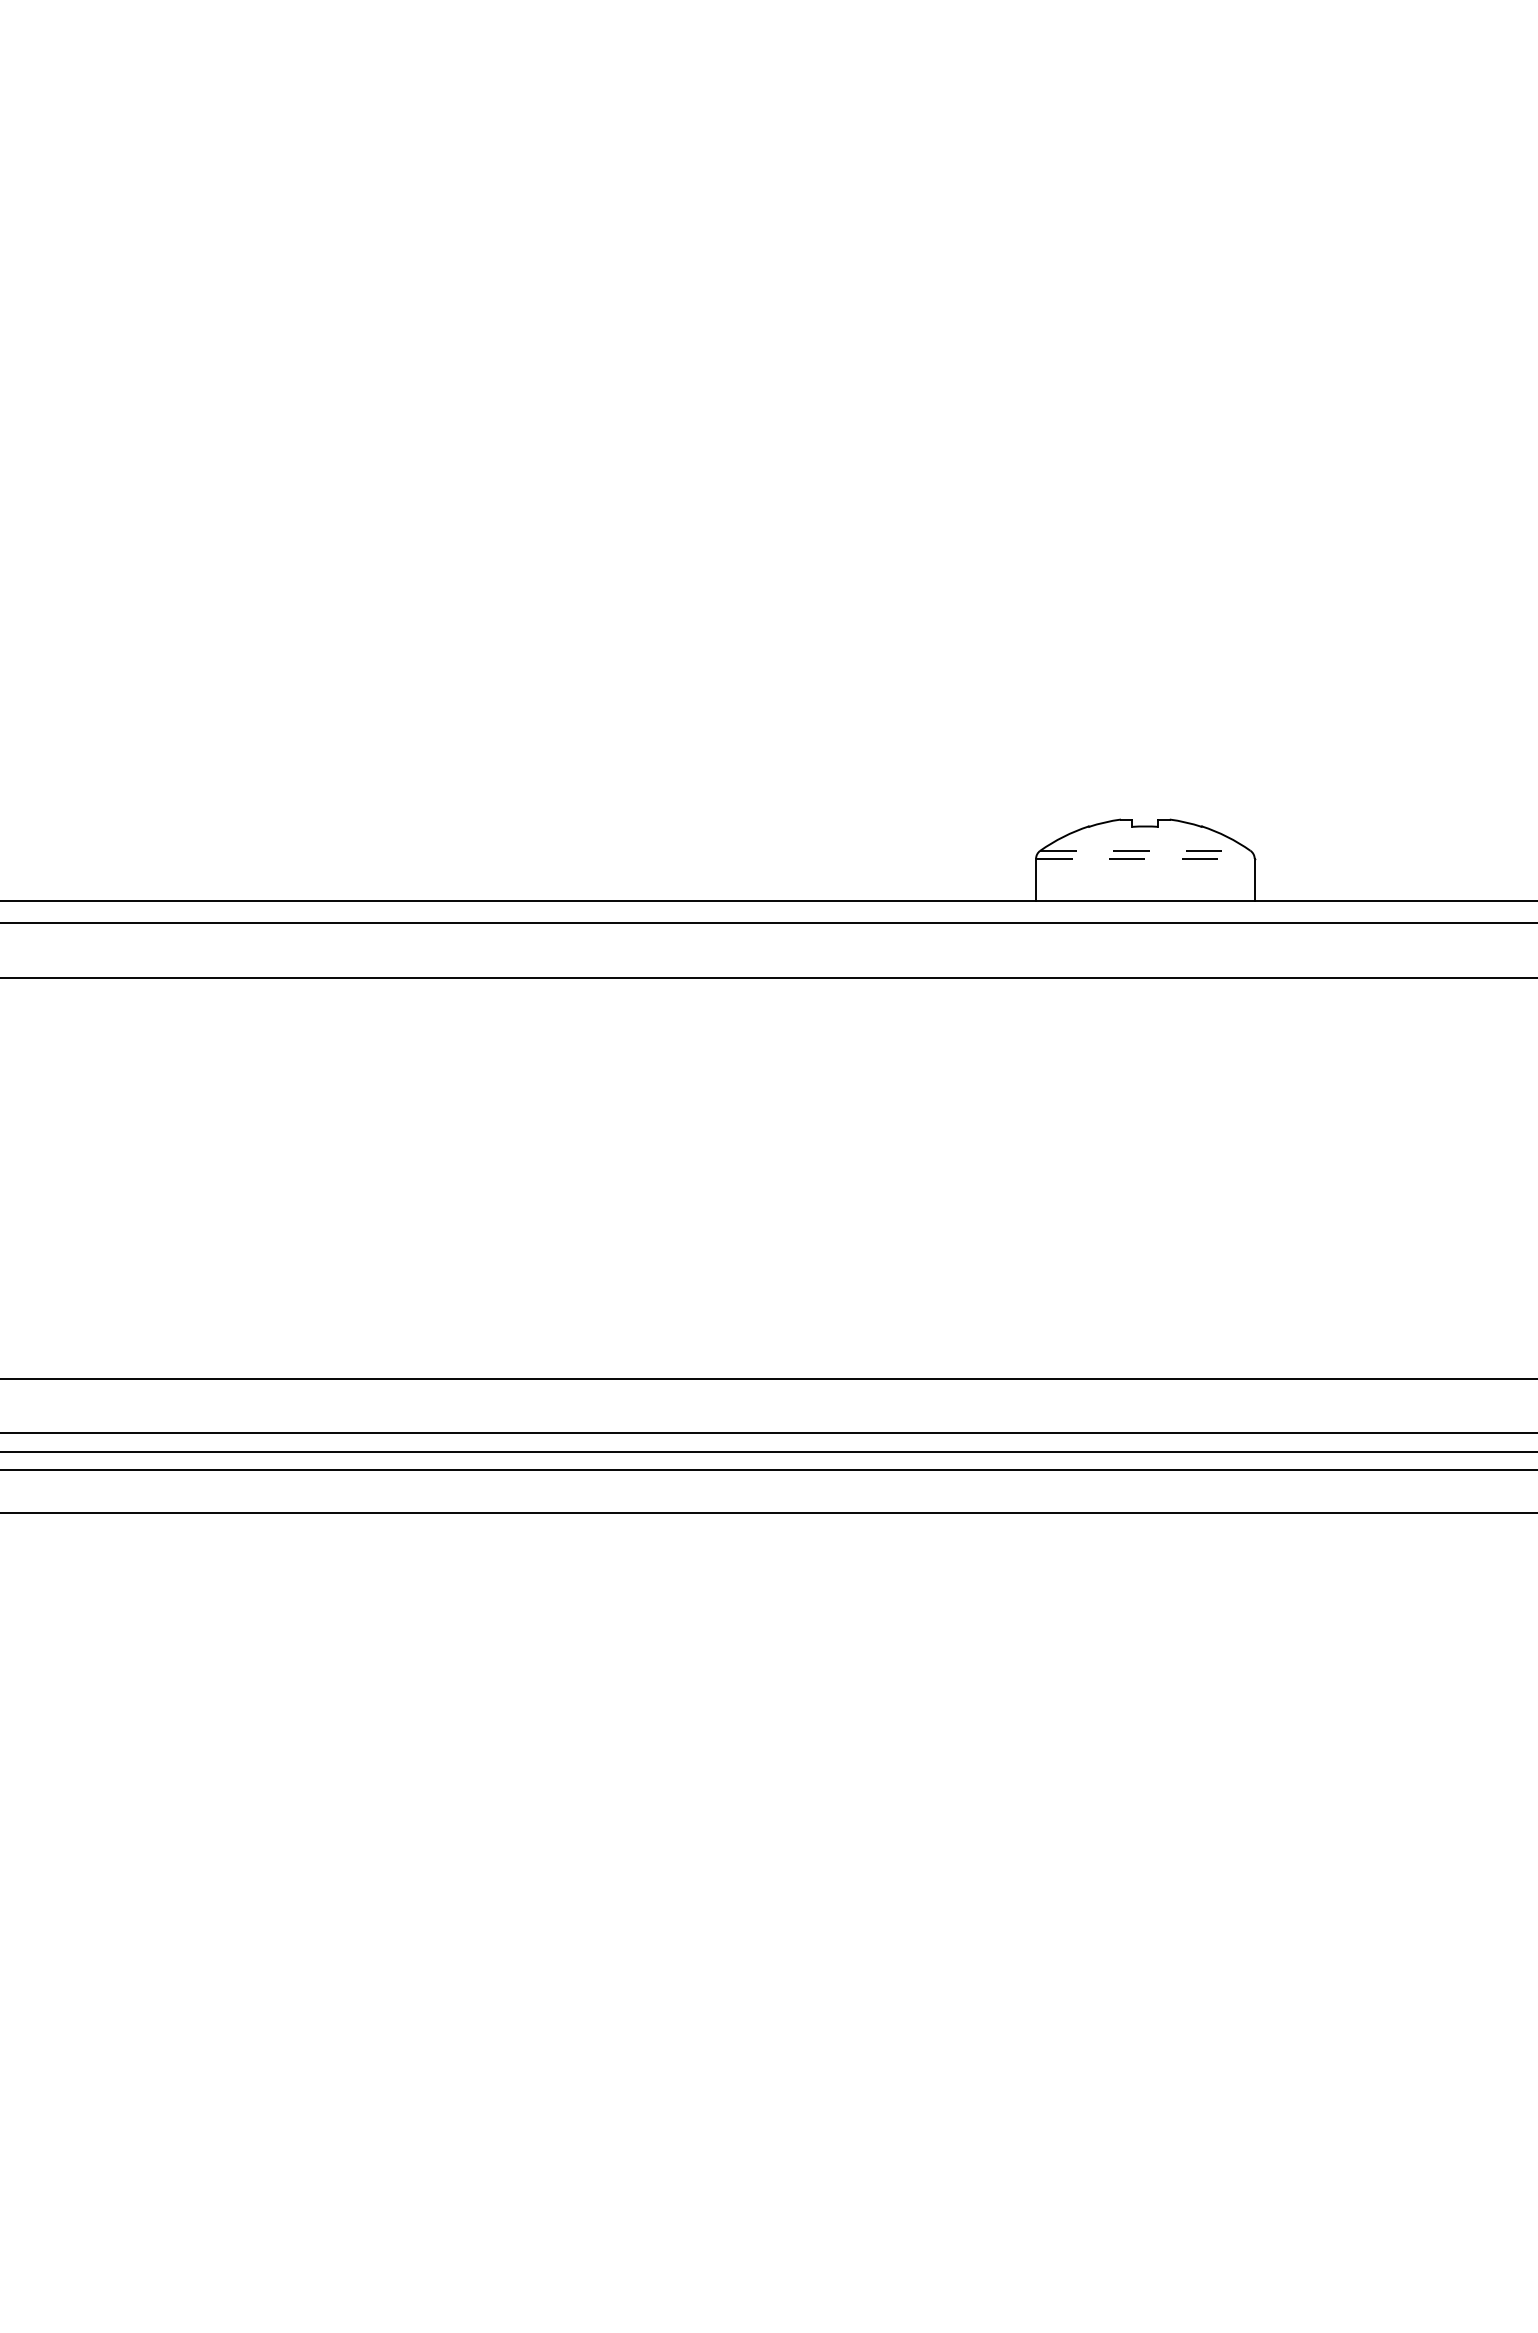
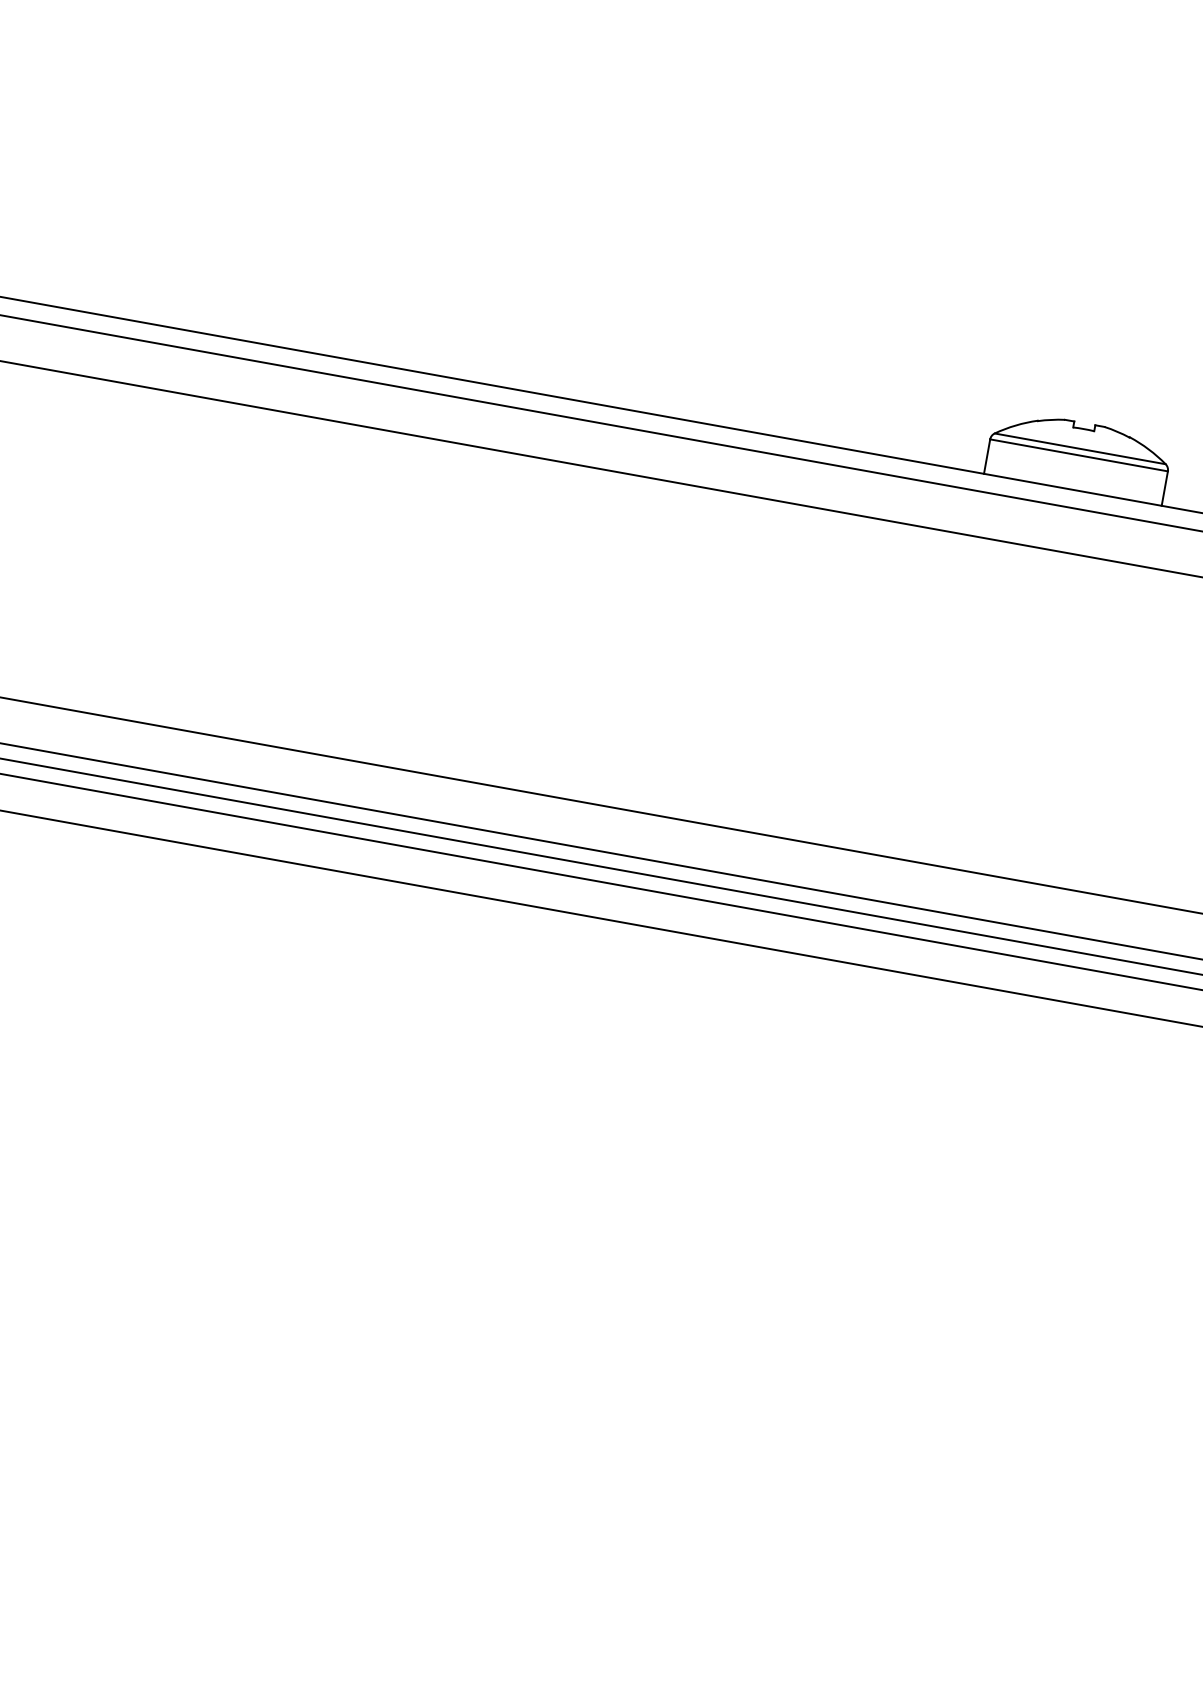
line: (1145, 850) -> (1080, 448), dashed -> solid
line: (1145, 858) -> (1079, 455), dashed -> solid

